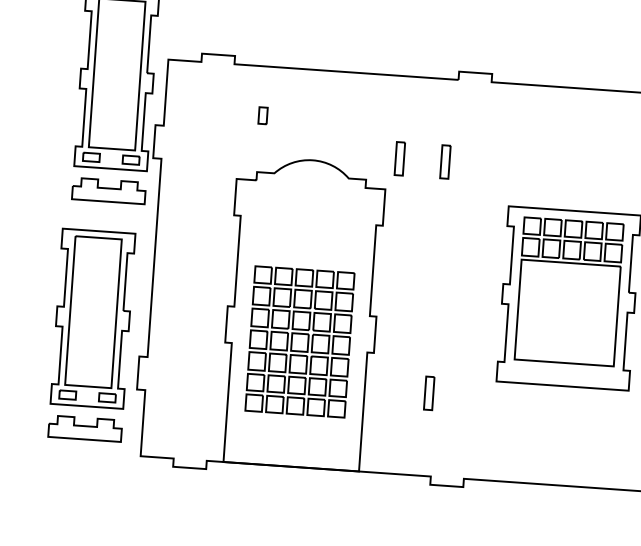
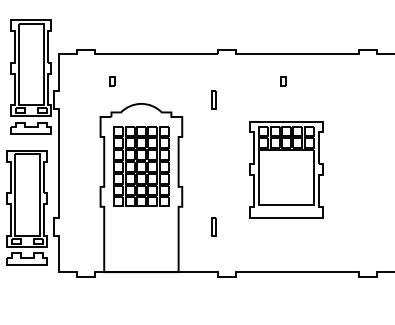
part: (574, 137) -> (283, 81), added
part: (399, 158) -> (188, 99), removed
part: (300, 341) -> (141, 166), moved

